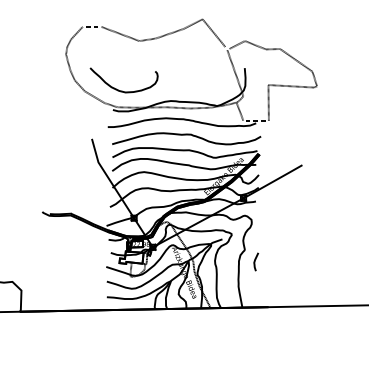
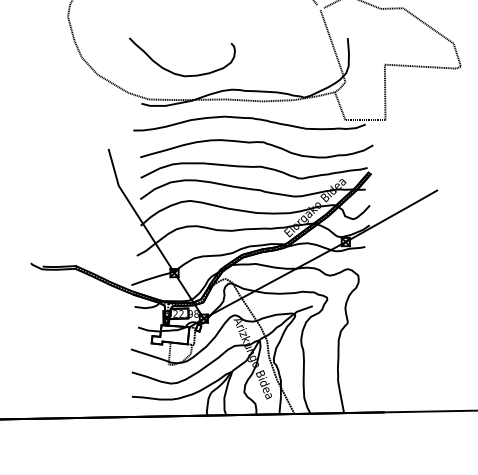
curve: (122, 90) -> (179, 73), moved
curve: (255, 261) -> (364, 340), removed

